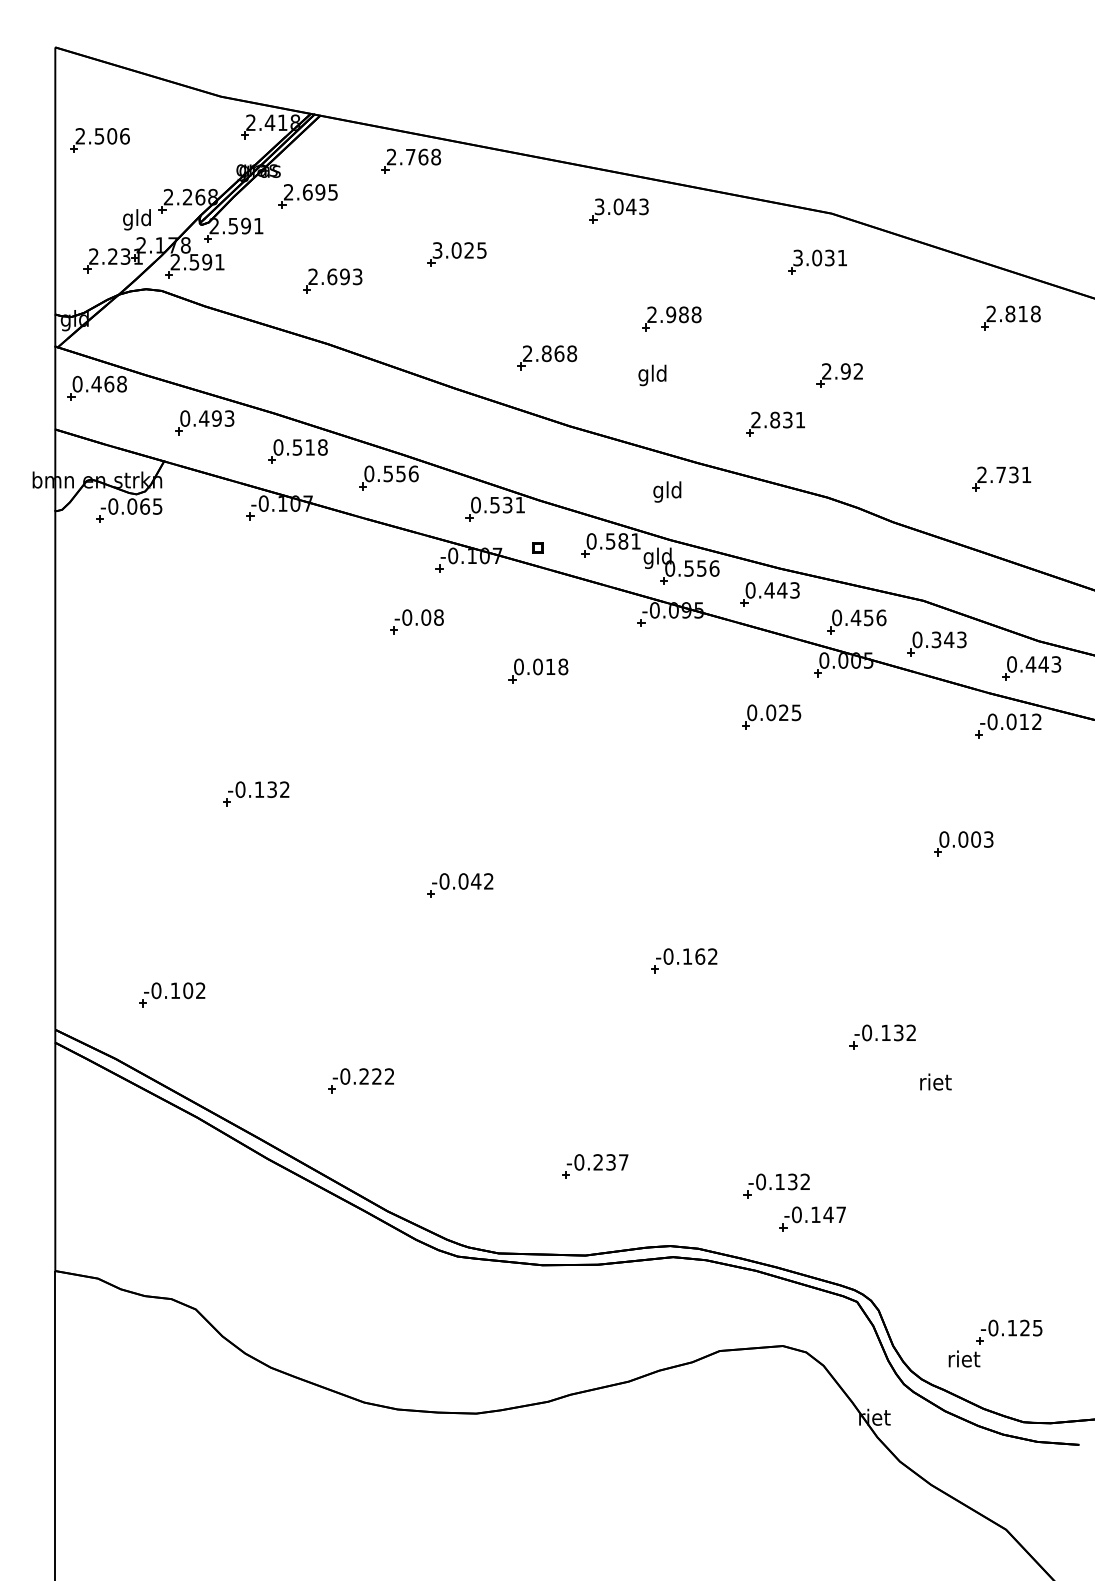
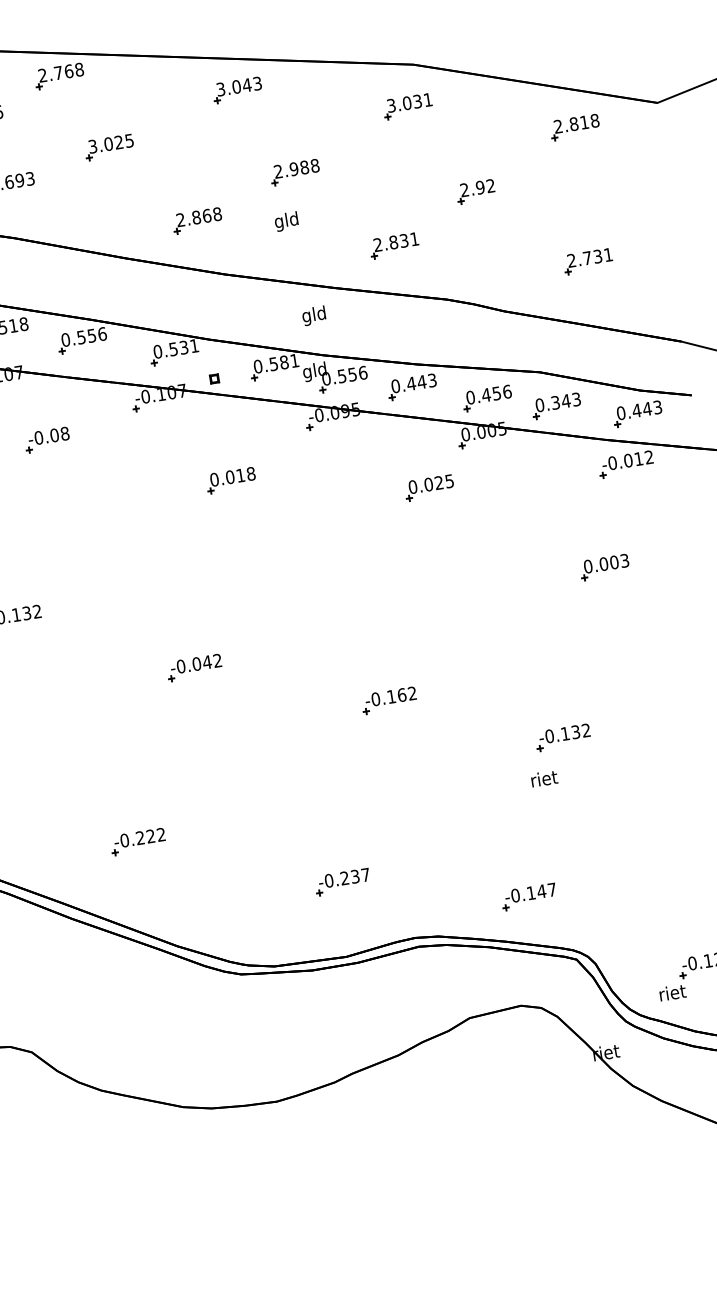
part: (839, 375) -> (475, 191), moved
part: (416, 621) -> (47, 439), moved
text: (935, 1081) -> (544, 778), moved
part: (776, 1185) -> (494, 874), removed

